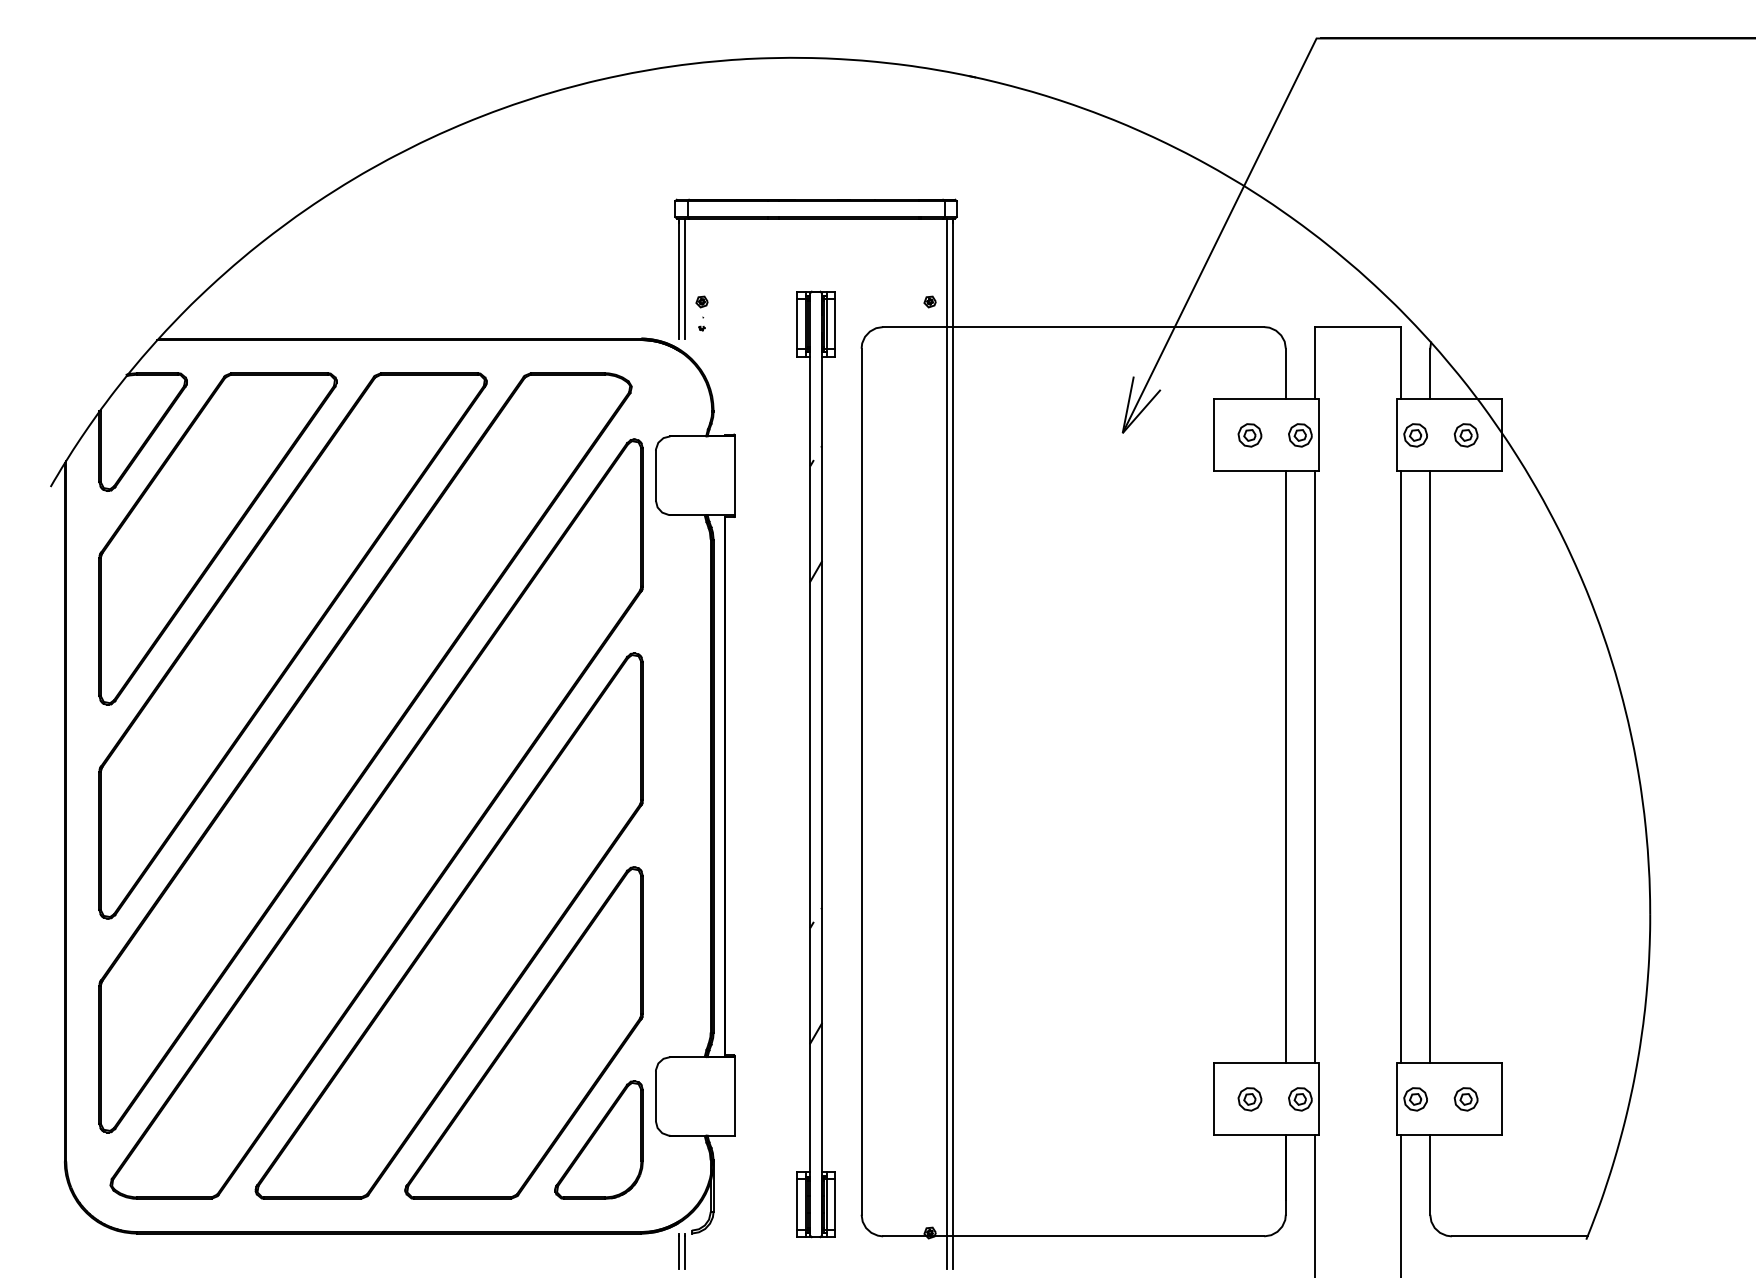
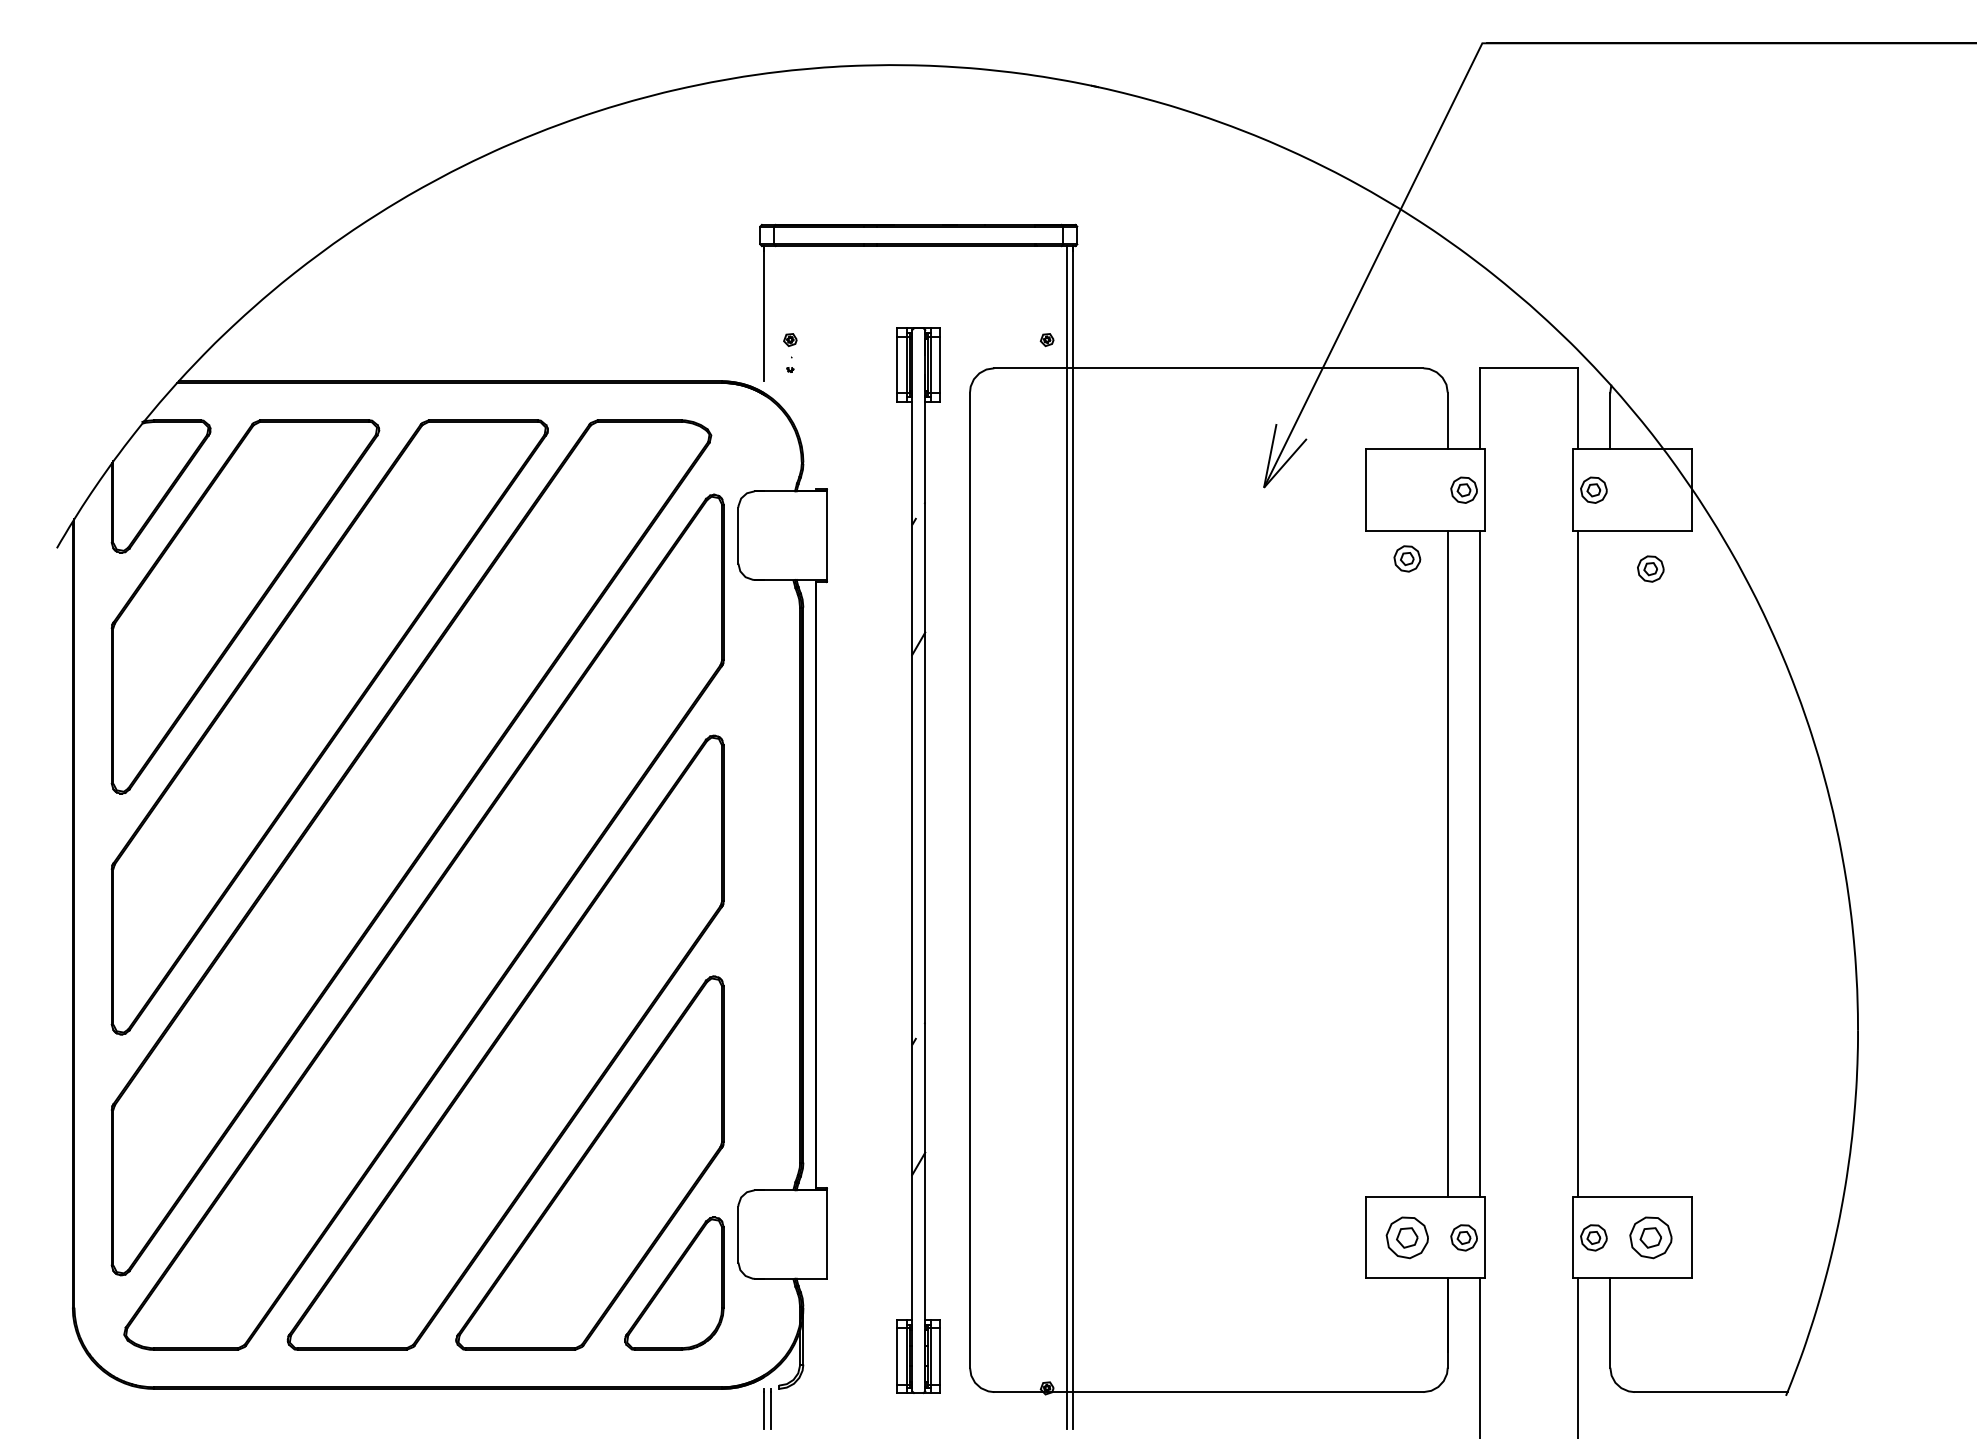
line: (684, 278) -> (770, 313), removed
part: (1249, 435) -> (1406, 559), moved
part: (1465, 435) -> (1650, 569), moved
line: (1430, 767) -> (1610, 864), removed
part: (1249, 1099) -> (1406, 1238), size x1.6
part: (1465, 1099) -> (1650, 1238), size x1.6

